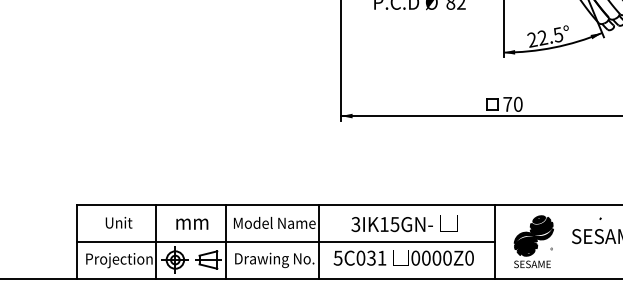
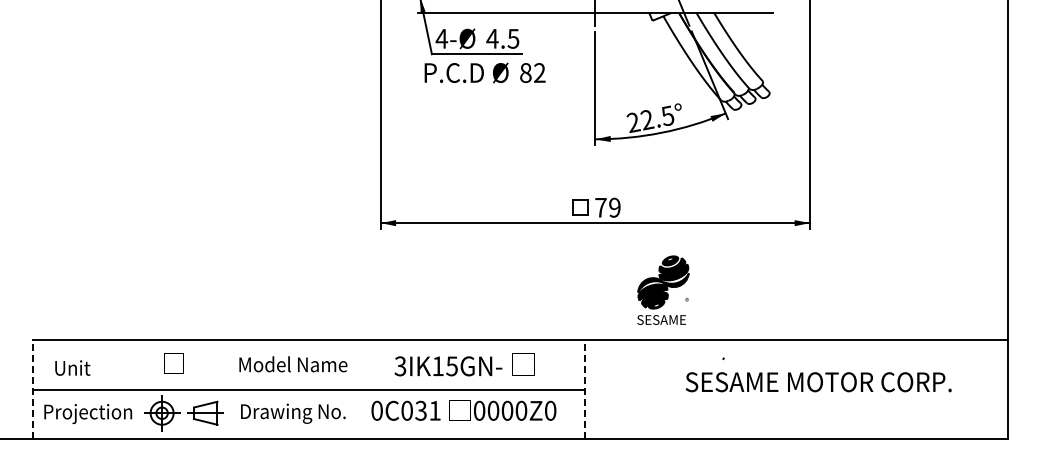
text: (517, 104) -> (614, 207), 70 -> 79
text: (118, 222) -> (72, 367), moved
text: (192, 222) -> (184, 363), mm -> □
part: (533, 241) -> (663, 289), moved
line: (77, 242) -> (32, 389), solid -> dashed
line: (156, 242) -> (137, 389), removed
line: (226, 242) -> (229, 389), removed
line: (318, 242) -> (351, 389), removed
line: (495, 242) -> (584, 389), solid -> dashed
text: (337, 257) -> (376, 410), 5C031 -> 0C031

